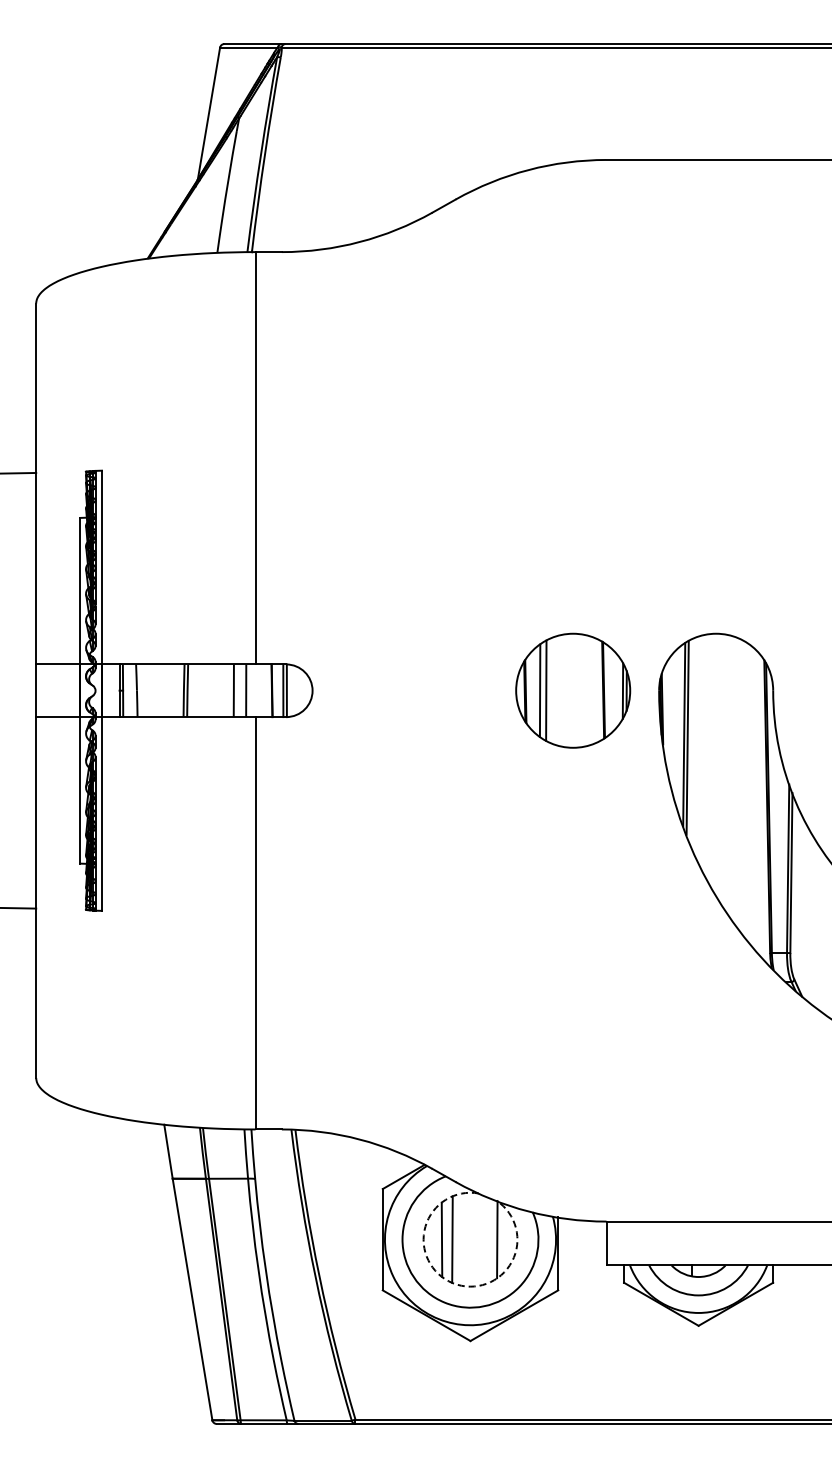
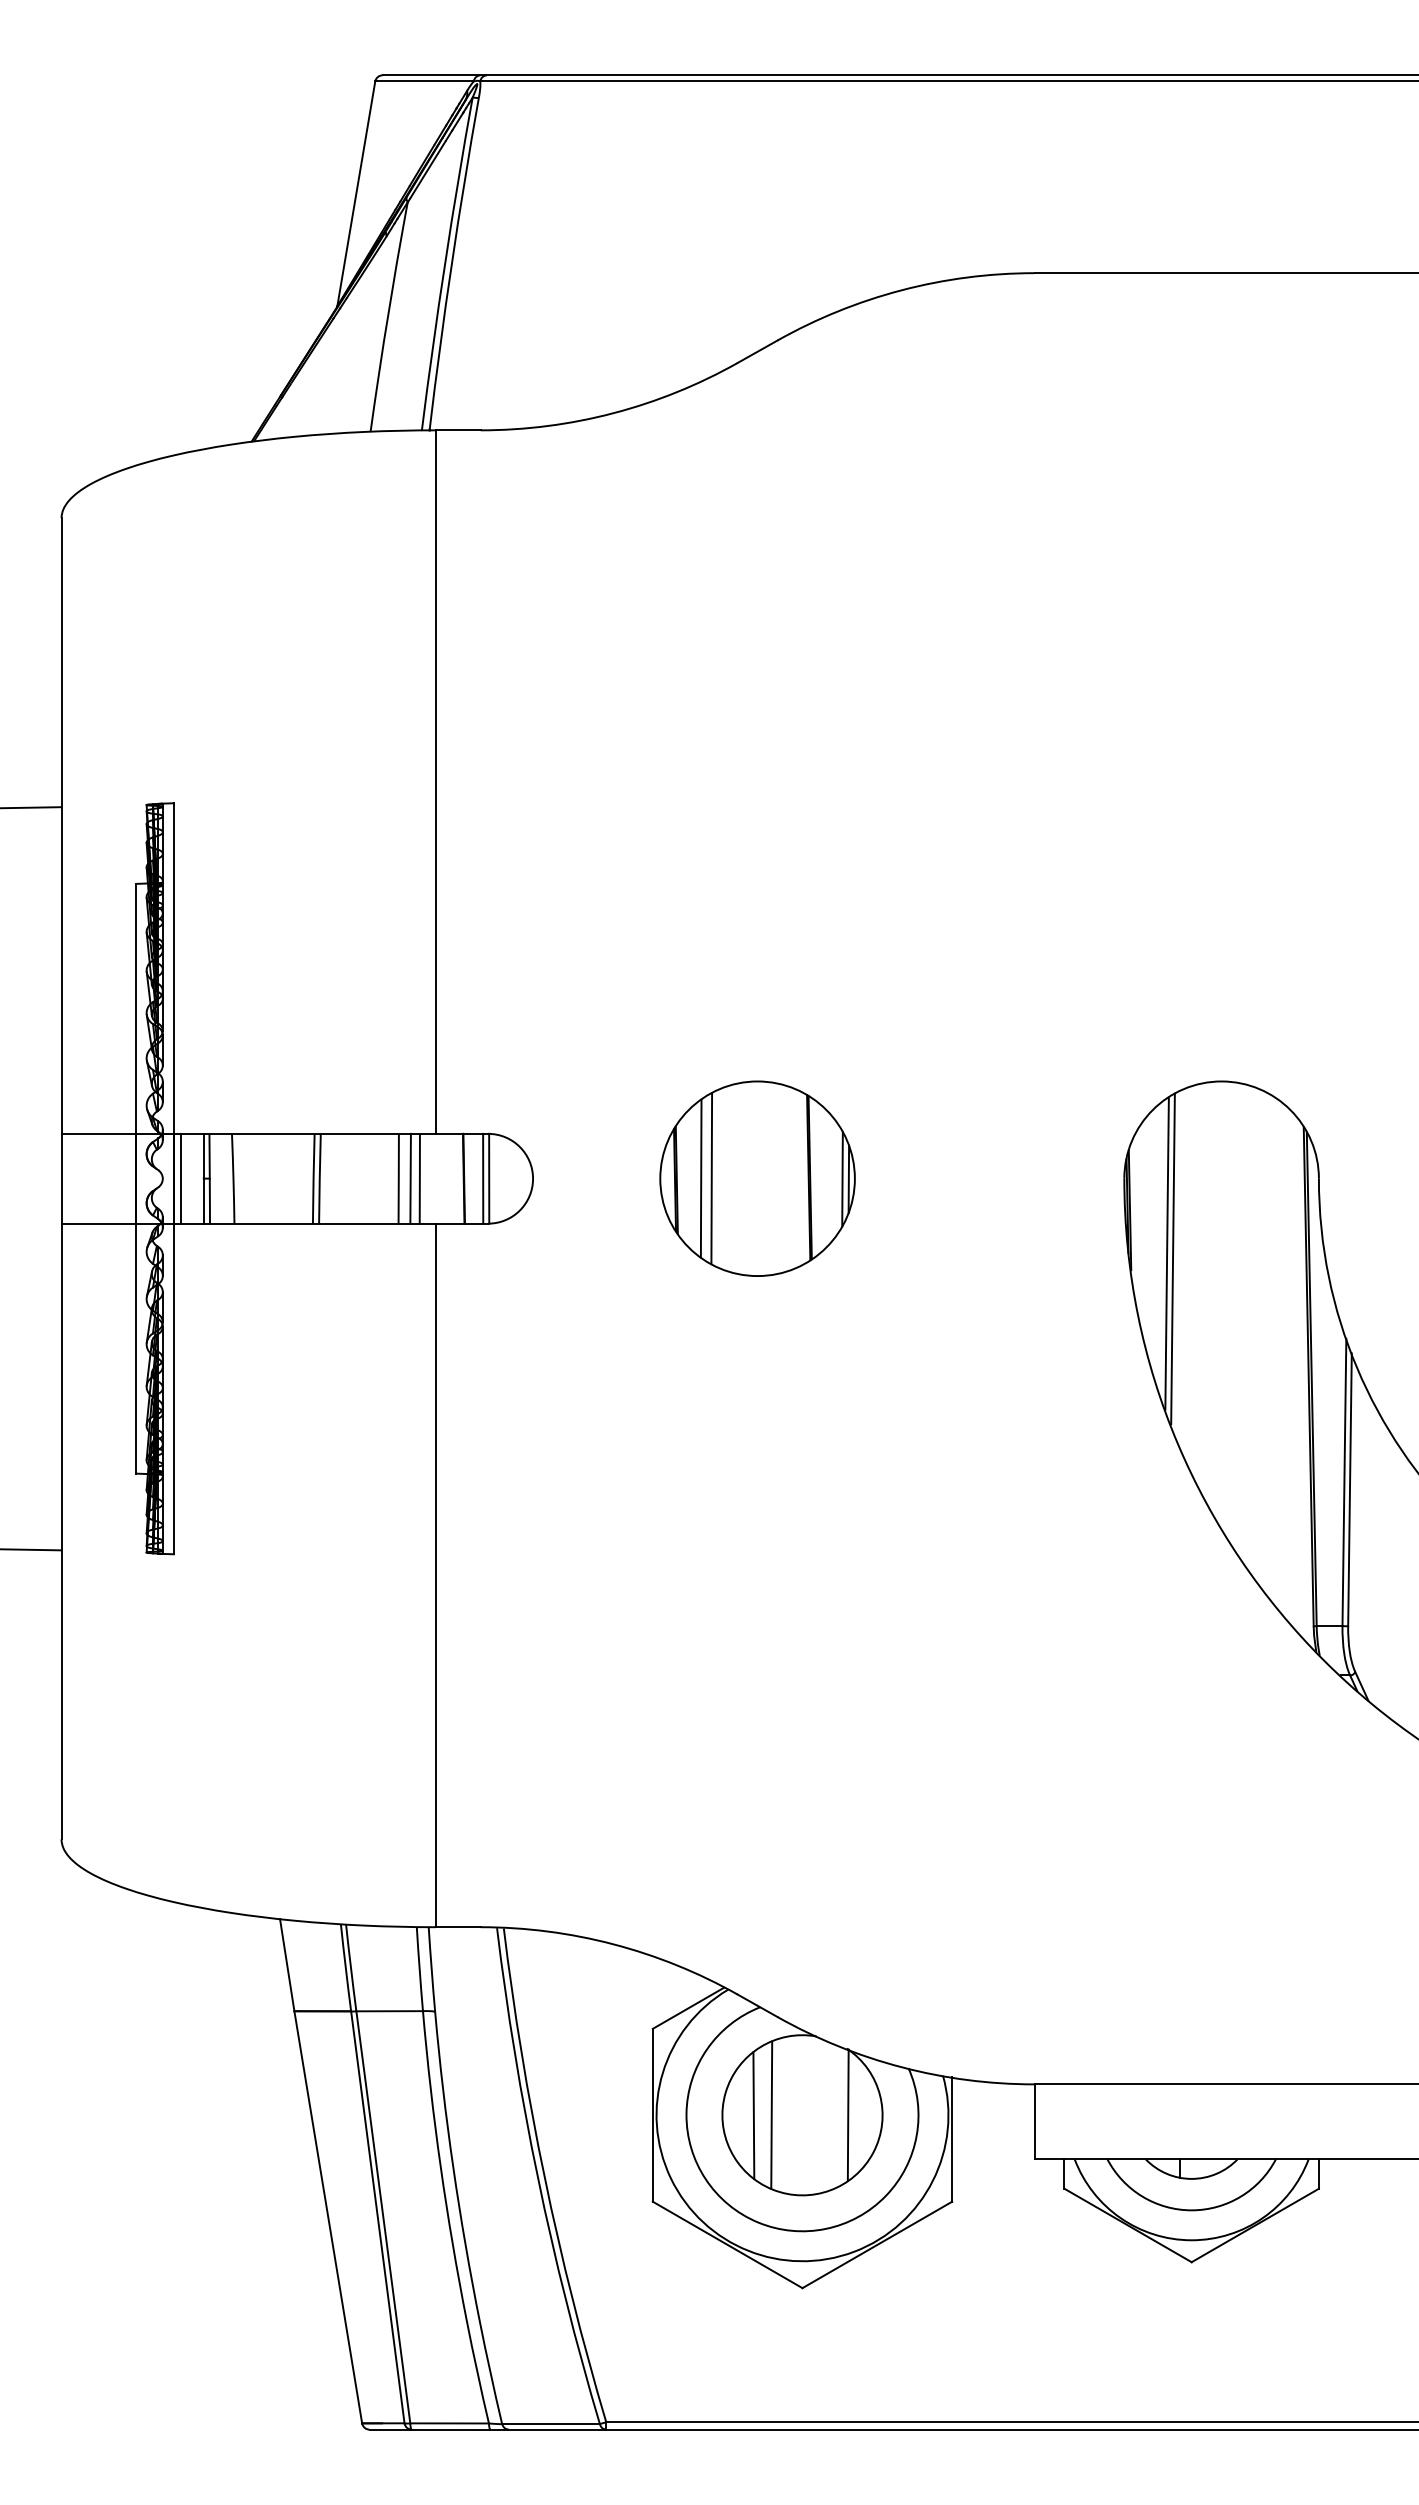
line: (106, 690) -> (181, 1178), added
line: (240, 690) -> (410, 1178), added
part: (573, 690) -> (758, 1178), moved
arc: (452, 1283) -> (771, 2190), dashed -> solid

